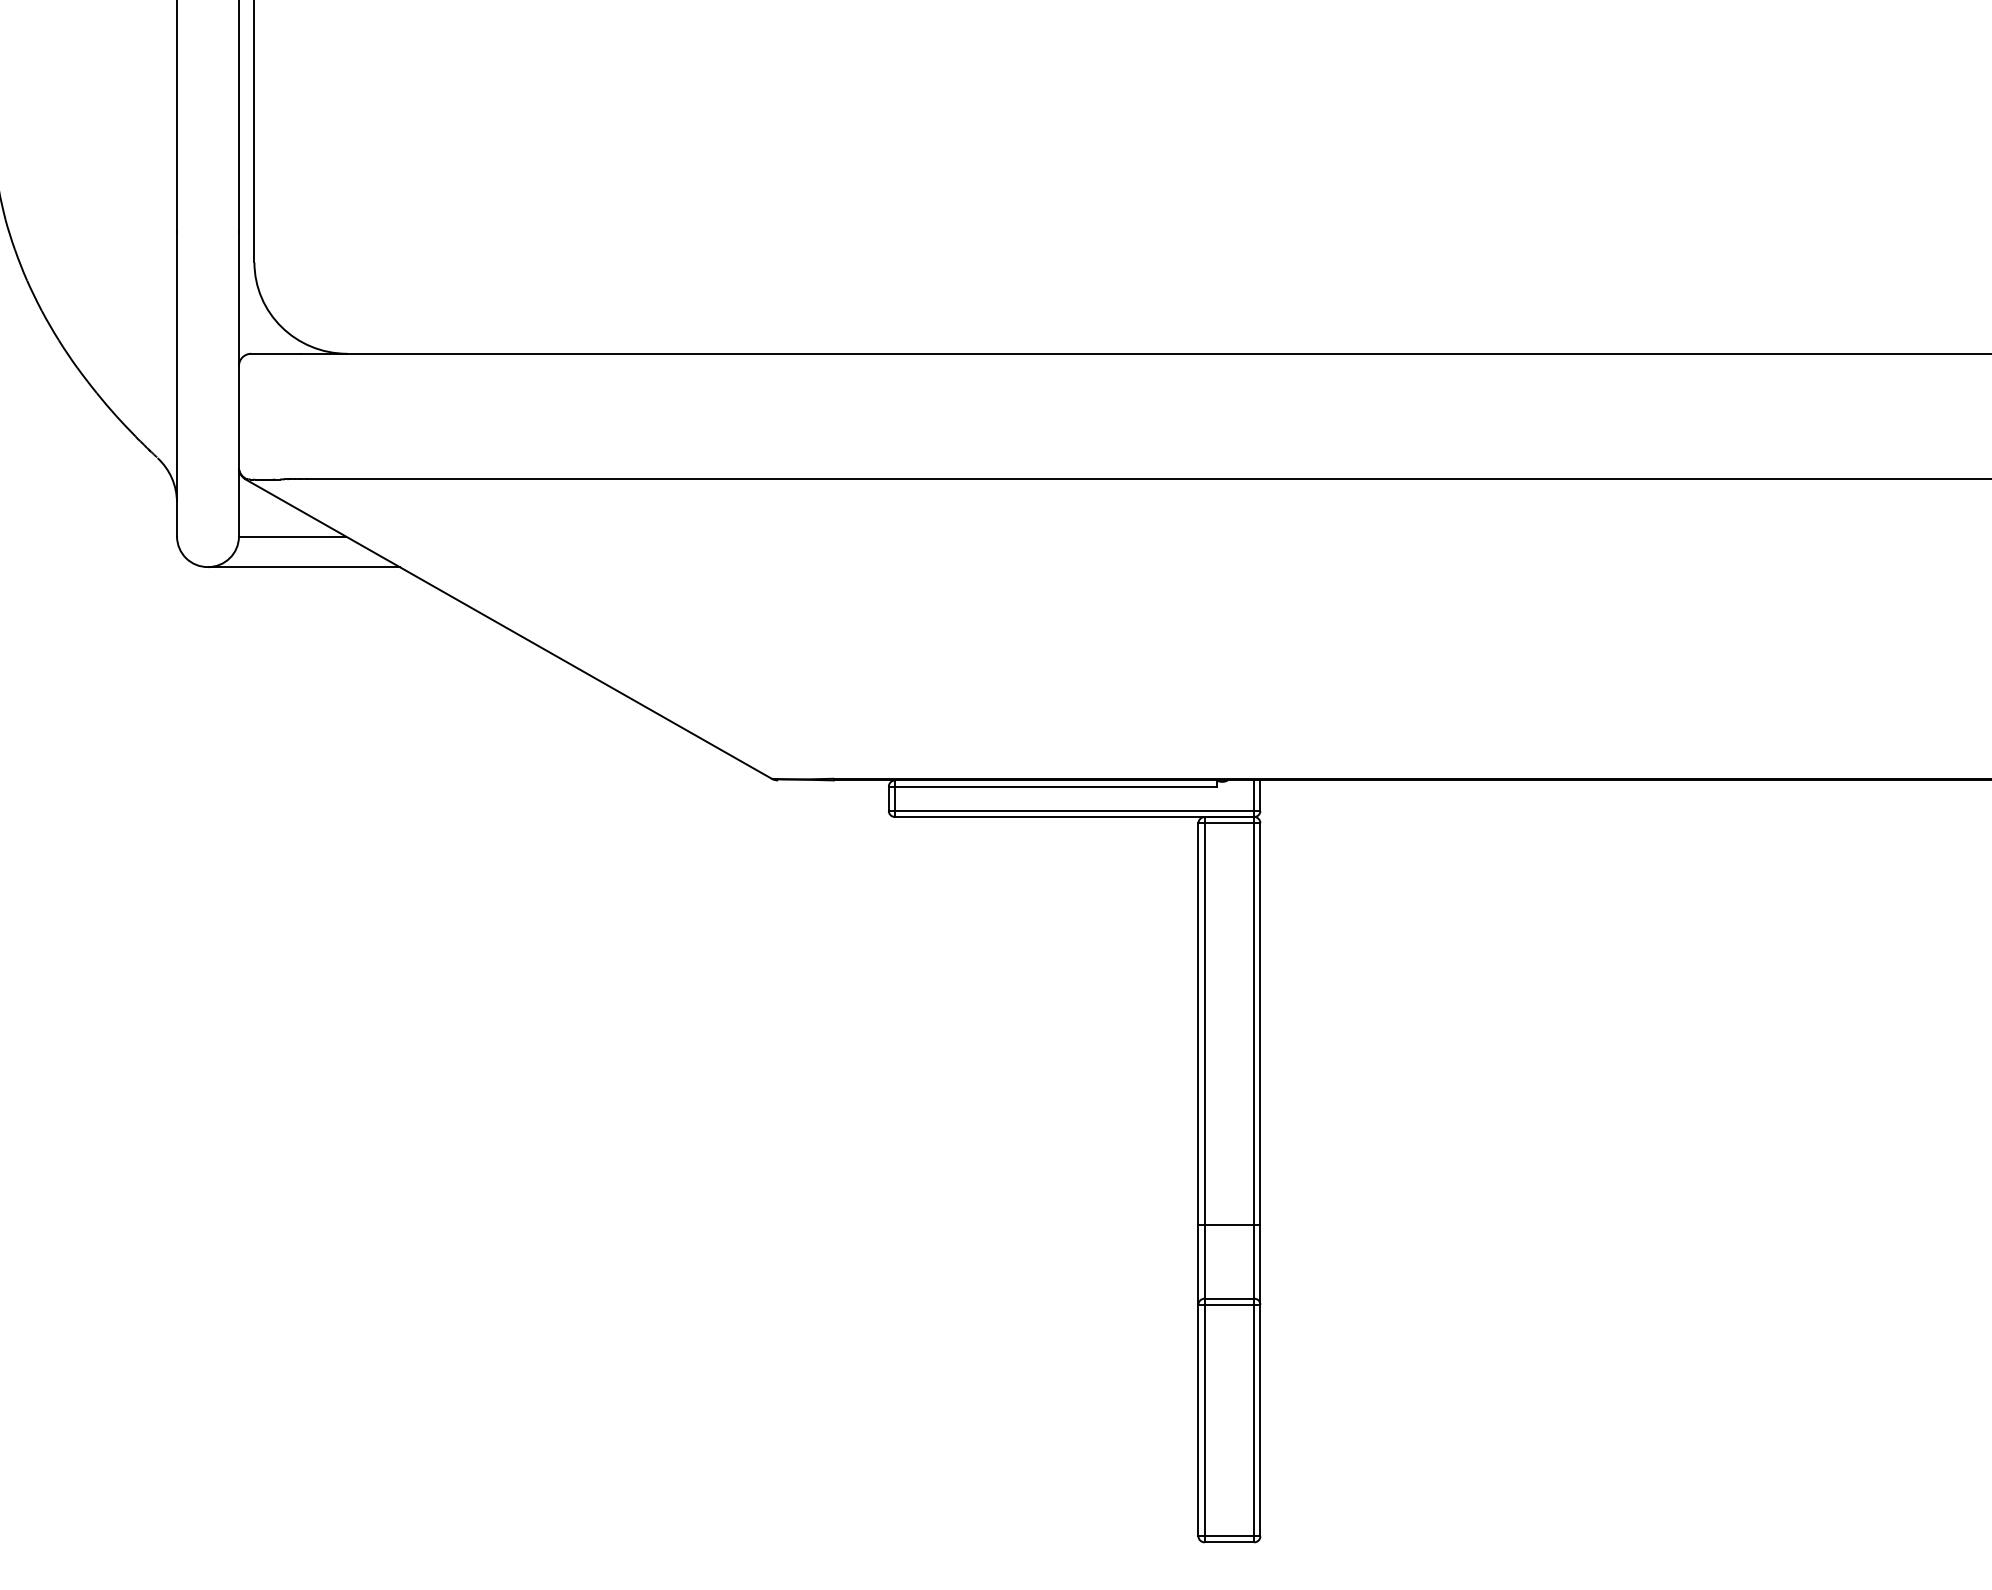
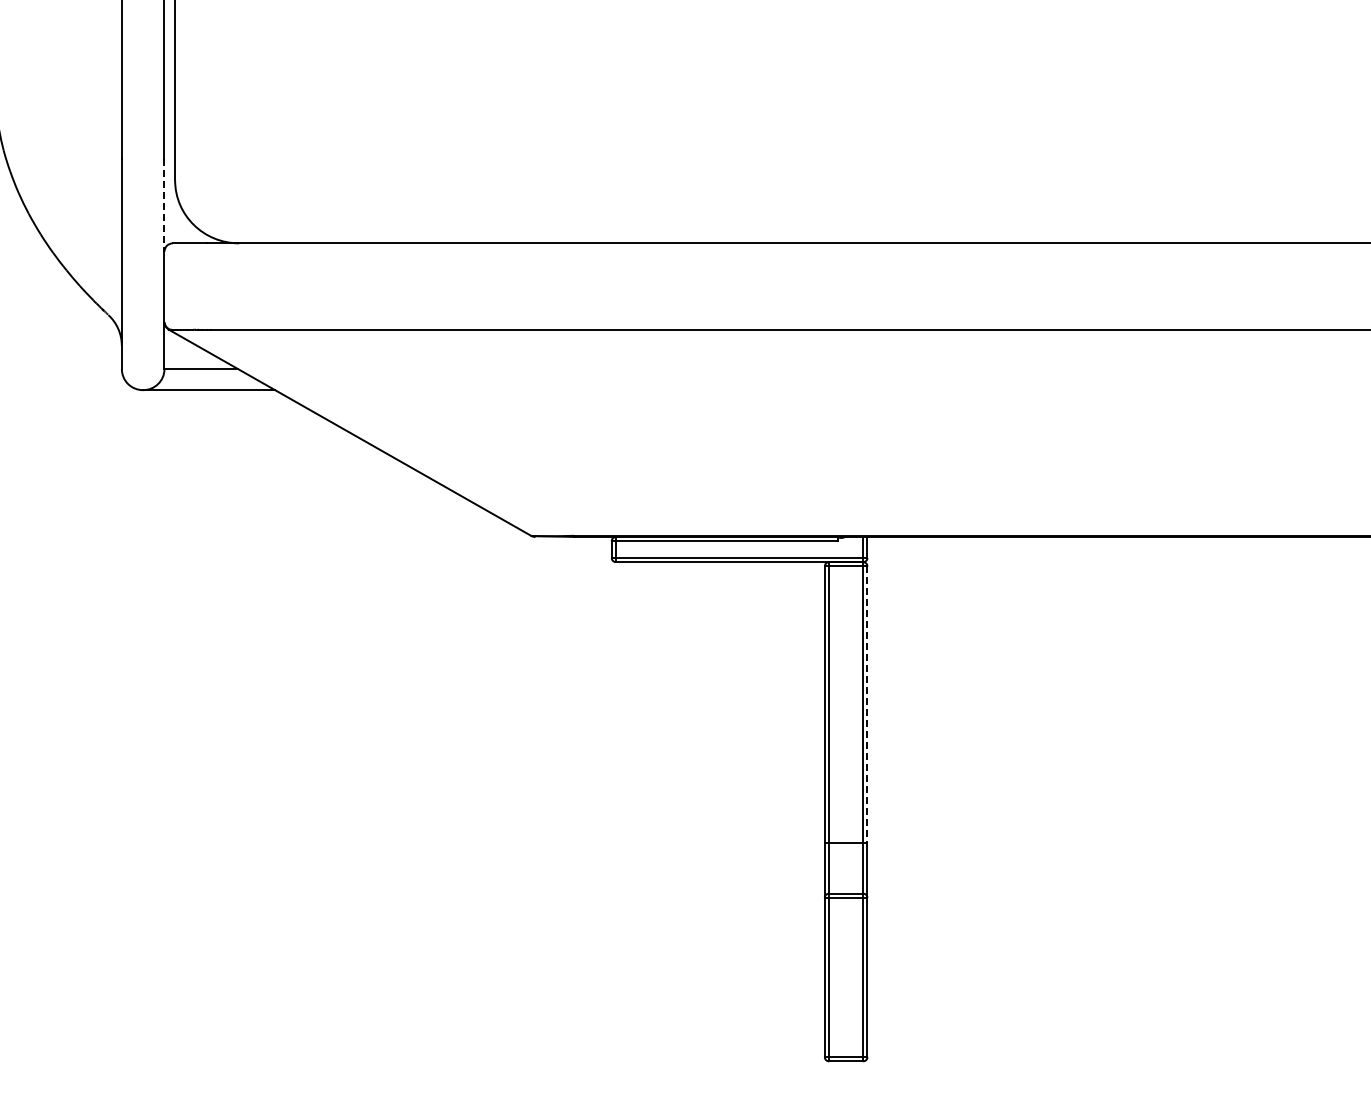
line: (238, 300) -> (164, 206), solid -> dashed
line: (1260, 1025) -> (867, 705), solid -> dashed

